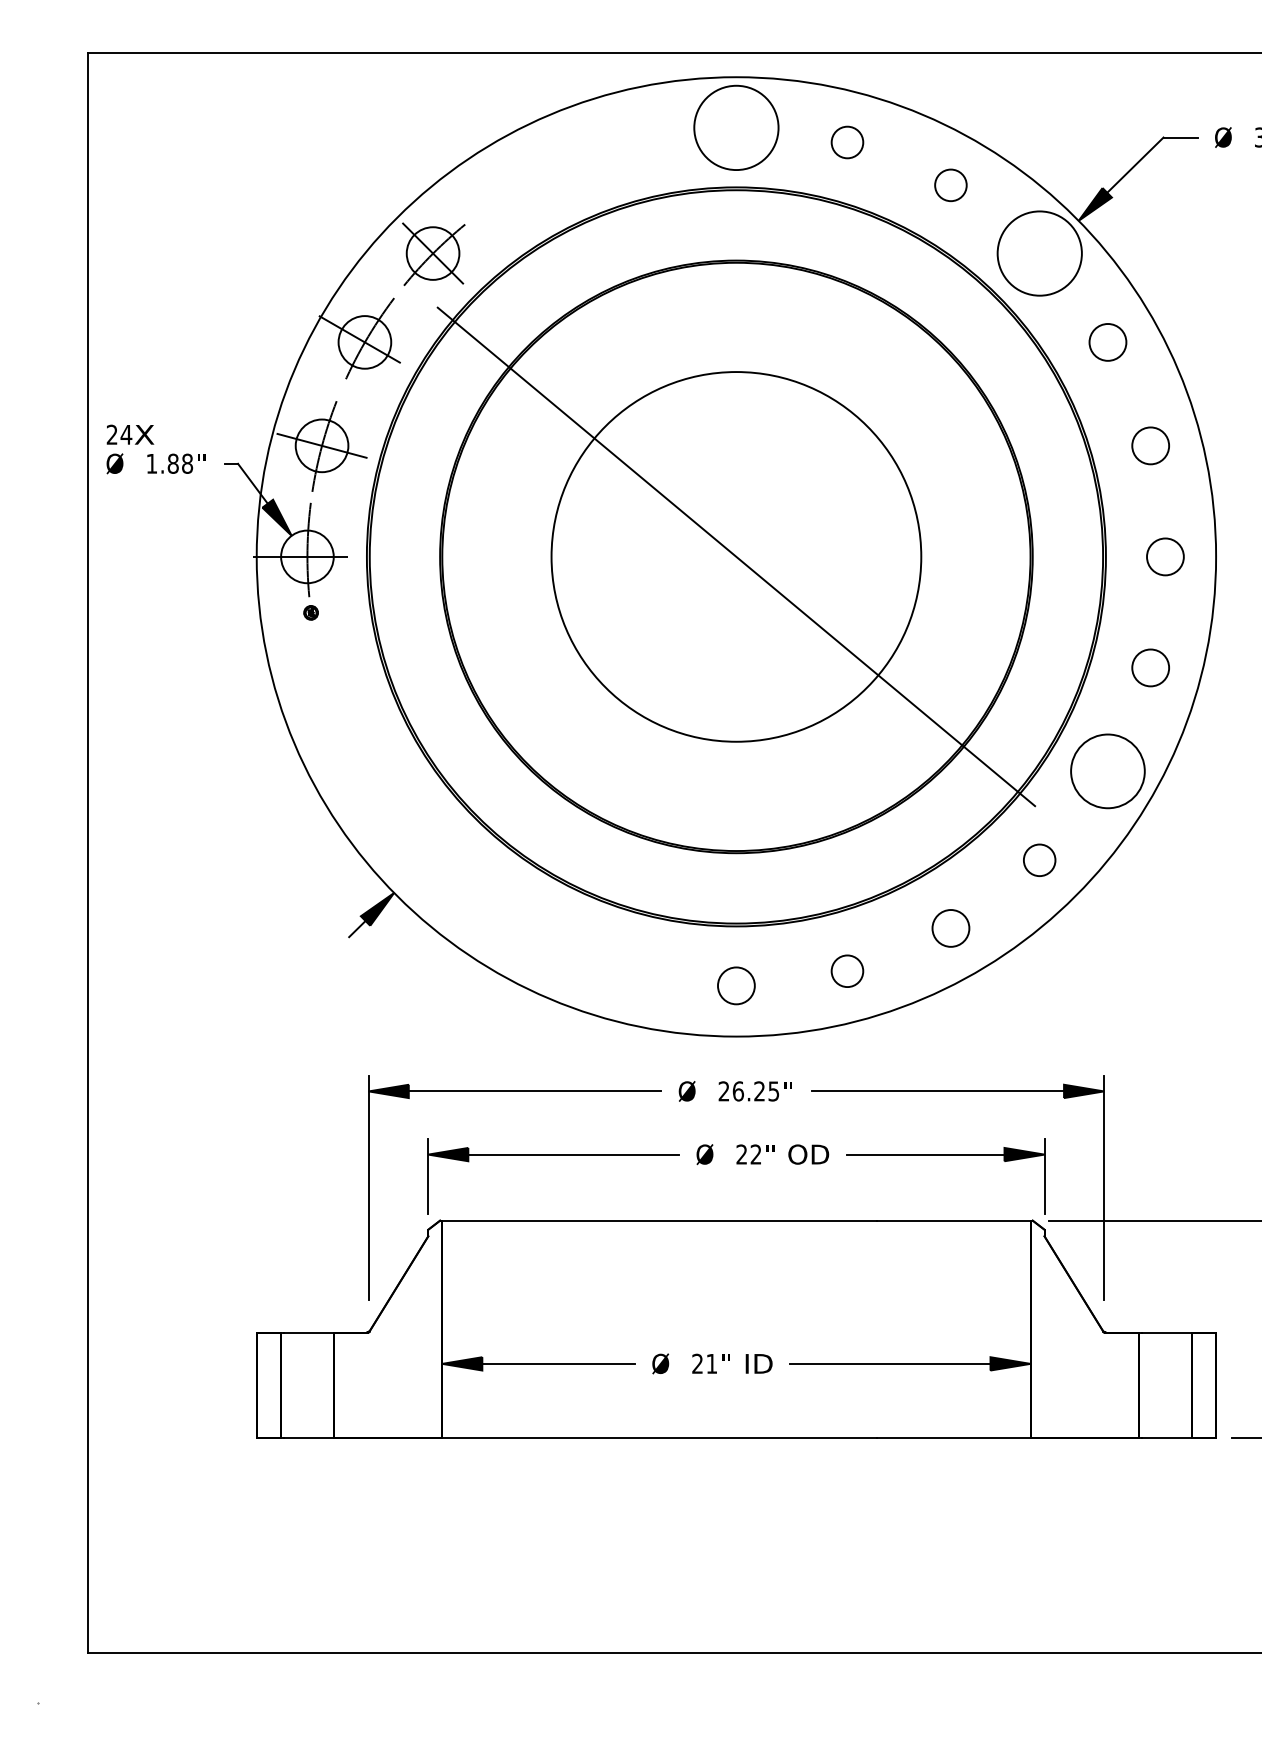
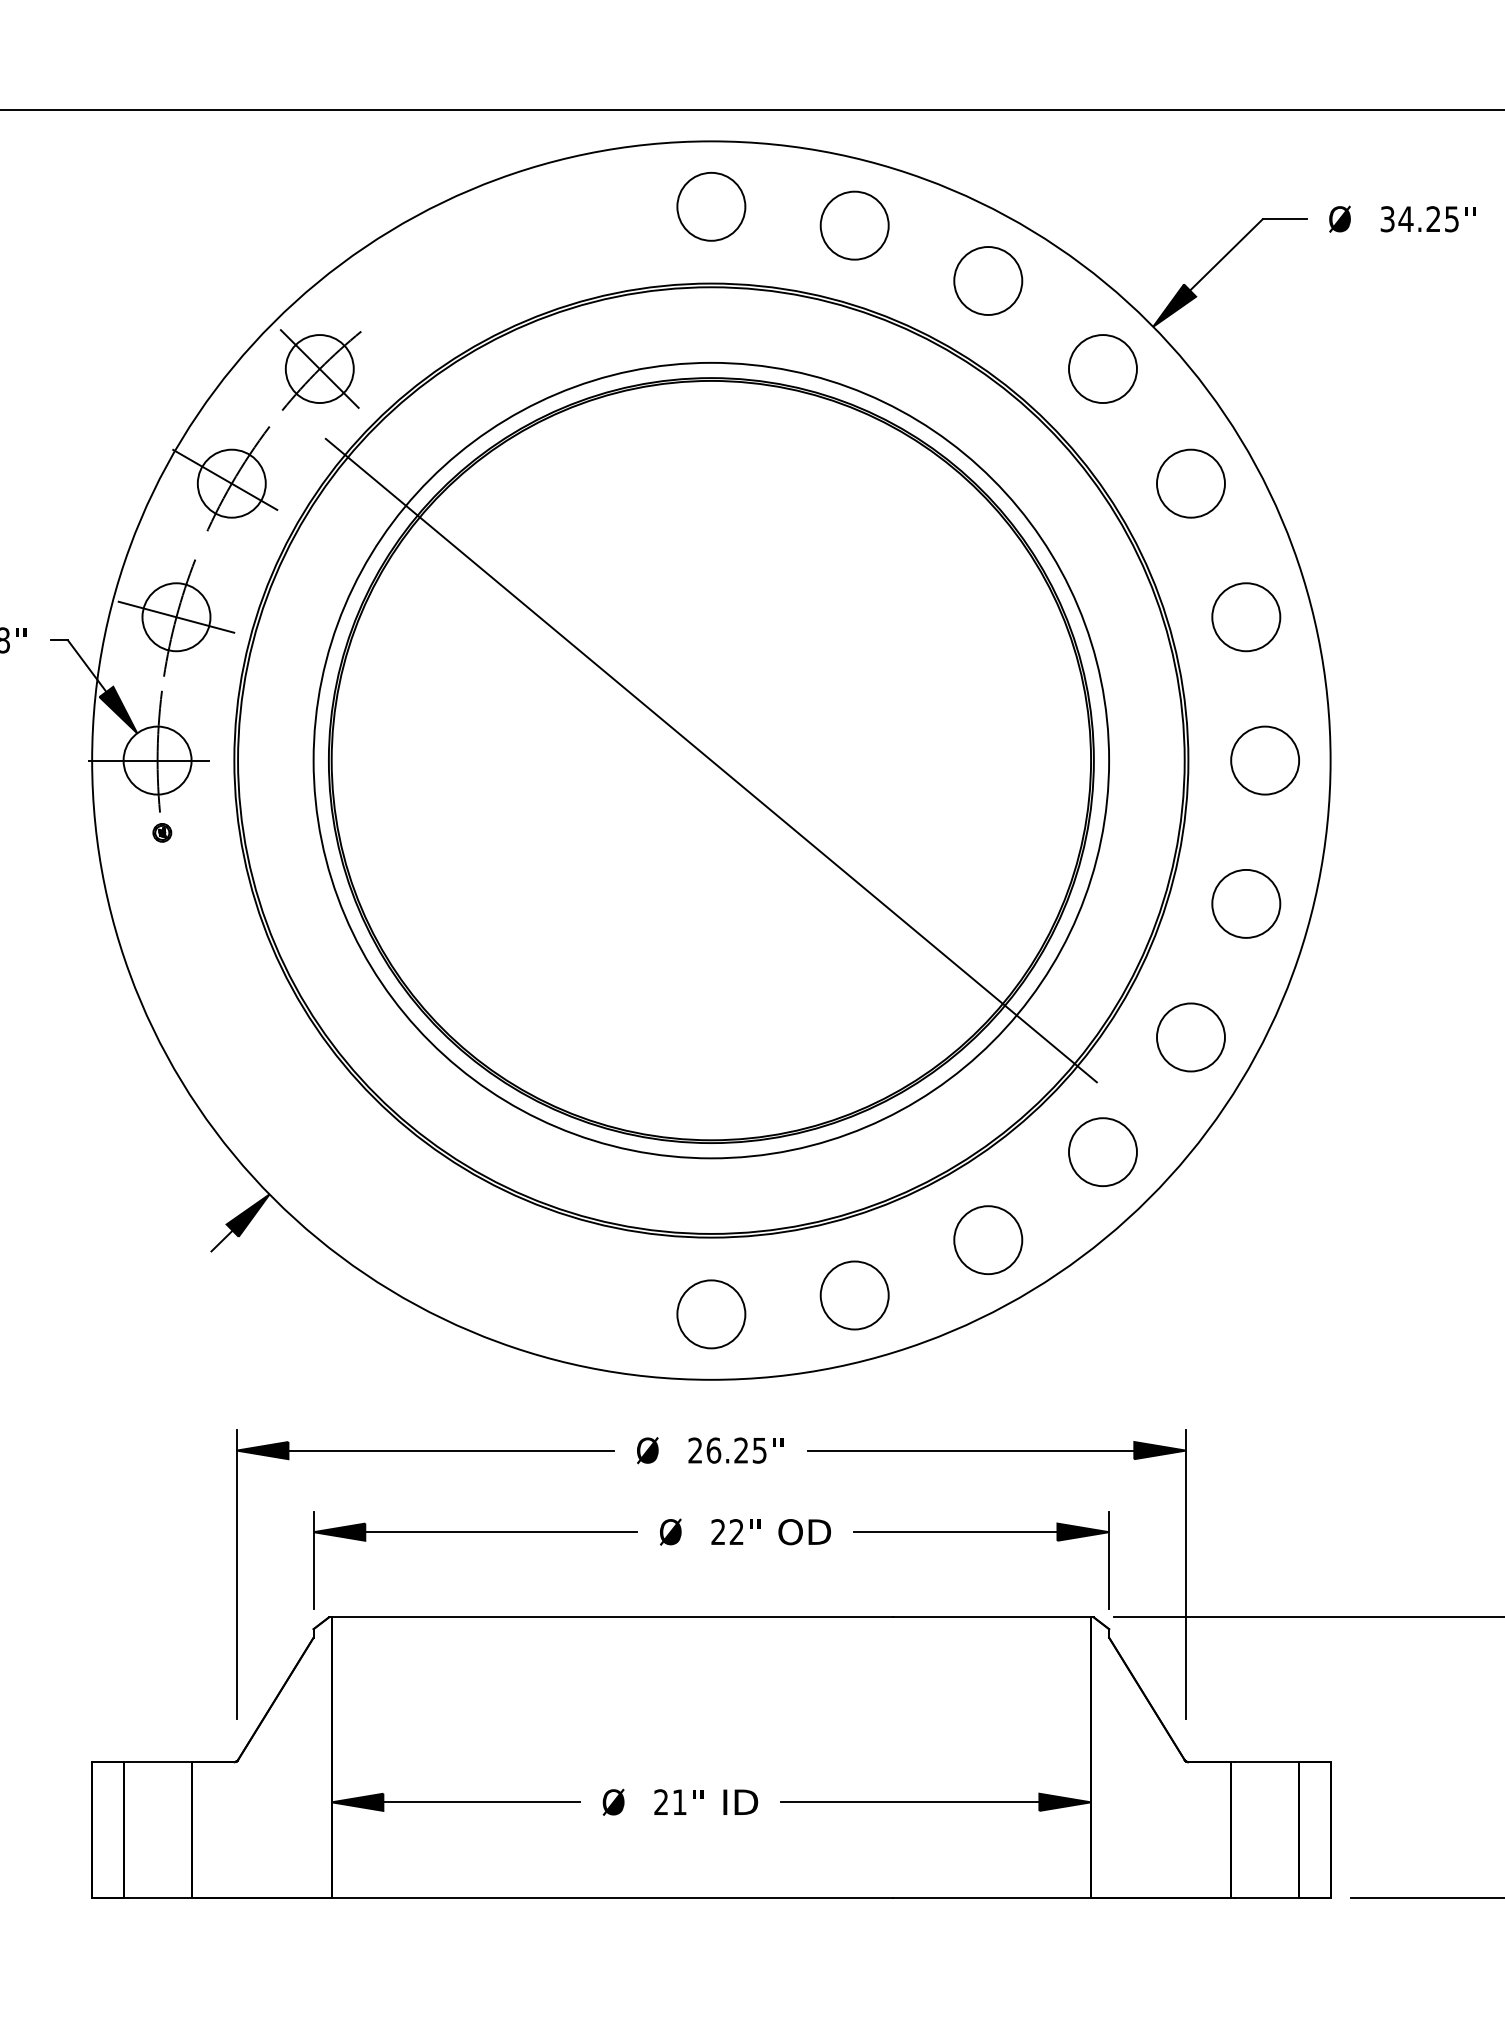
circle: (736, 127) -> (711, 206), size x0.62
circle: (847, 142) -> (854, 225), size x1.67
circle: (950, 185) -> (987, 281), size x1.67
circle: (1039, 253) -> (1102, 368), size x0.62
circle: (1107, 342) -> (1190, 483), size x1.43
circle: (1150, 445) -> (1245, 616), size x1.43
circle: (736, 556) -> (711, 760), size x1.67
circle: (1165, 556) -> (1265, 760), size x1.43
circle: (1150, 667) -> (1245, 903), size x1.43
circle: (1107, 771) -> (1190, 1037), size x0.71
circle: (1039, 860) -> (1102, 1152), size x1.67
circle: (950, 928) -> (987, 1240), size x1.43
circle: (847, 970) -> (854, 1294), size x1.67
circle: (736, 985) -> (711, 1313), size x1.43

